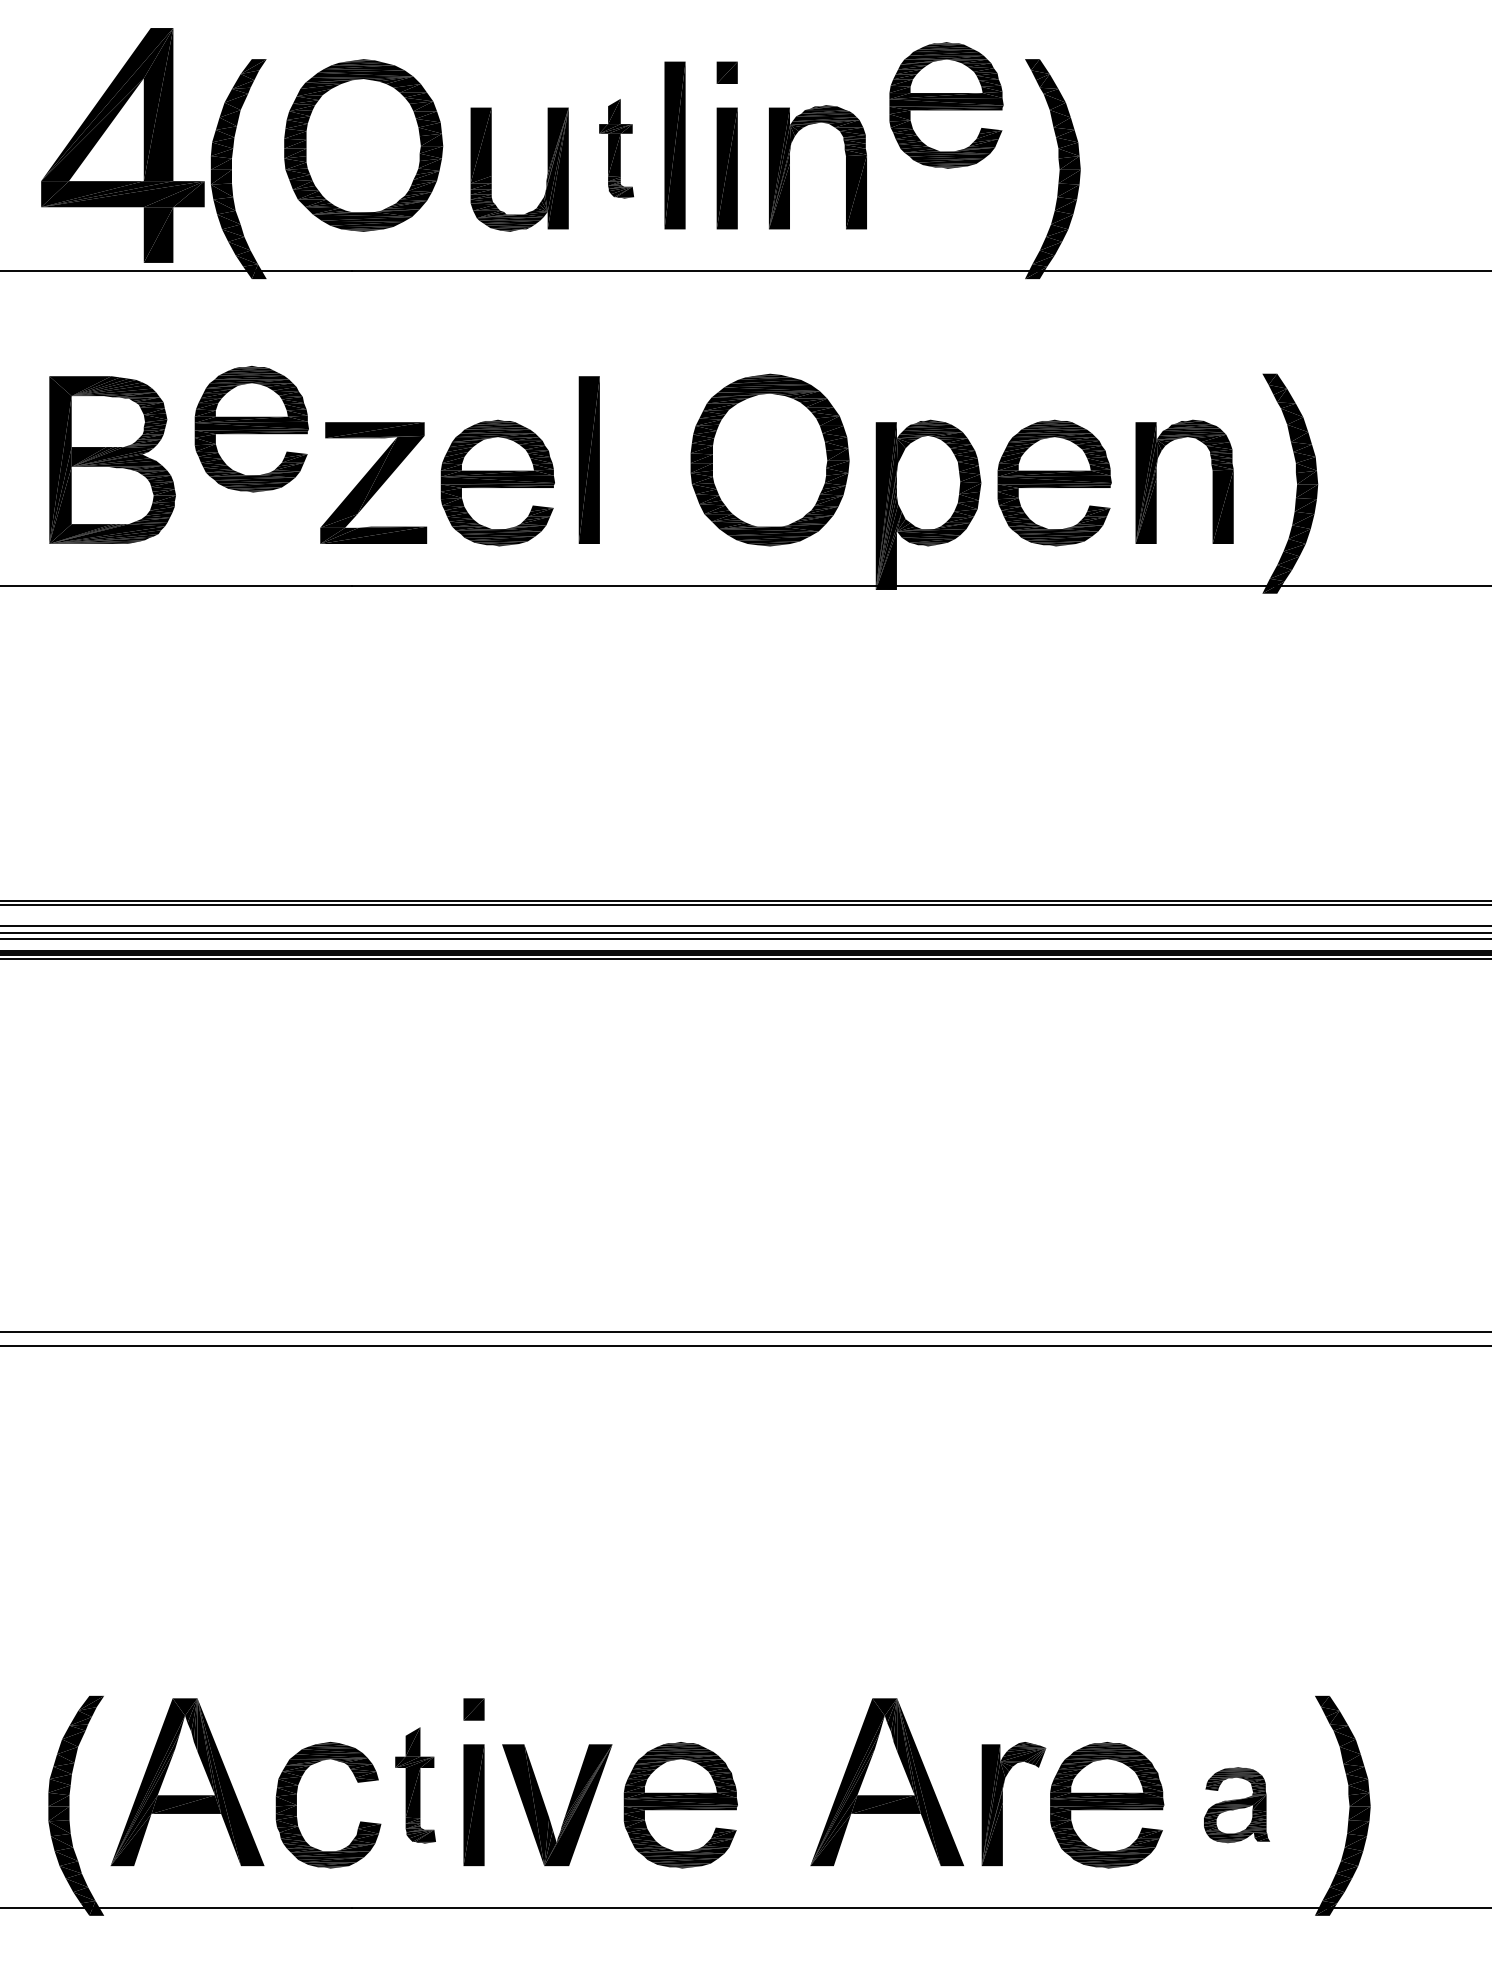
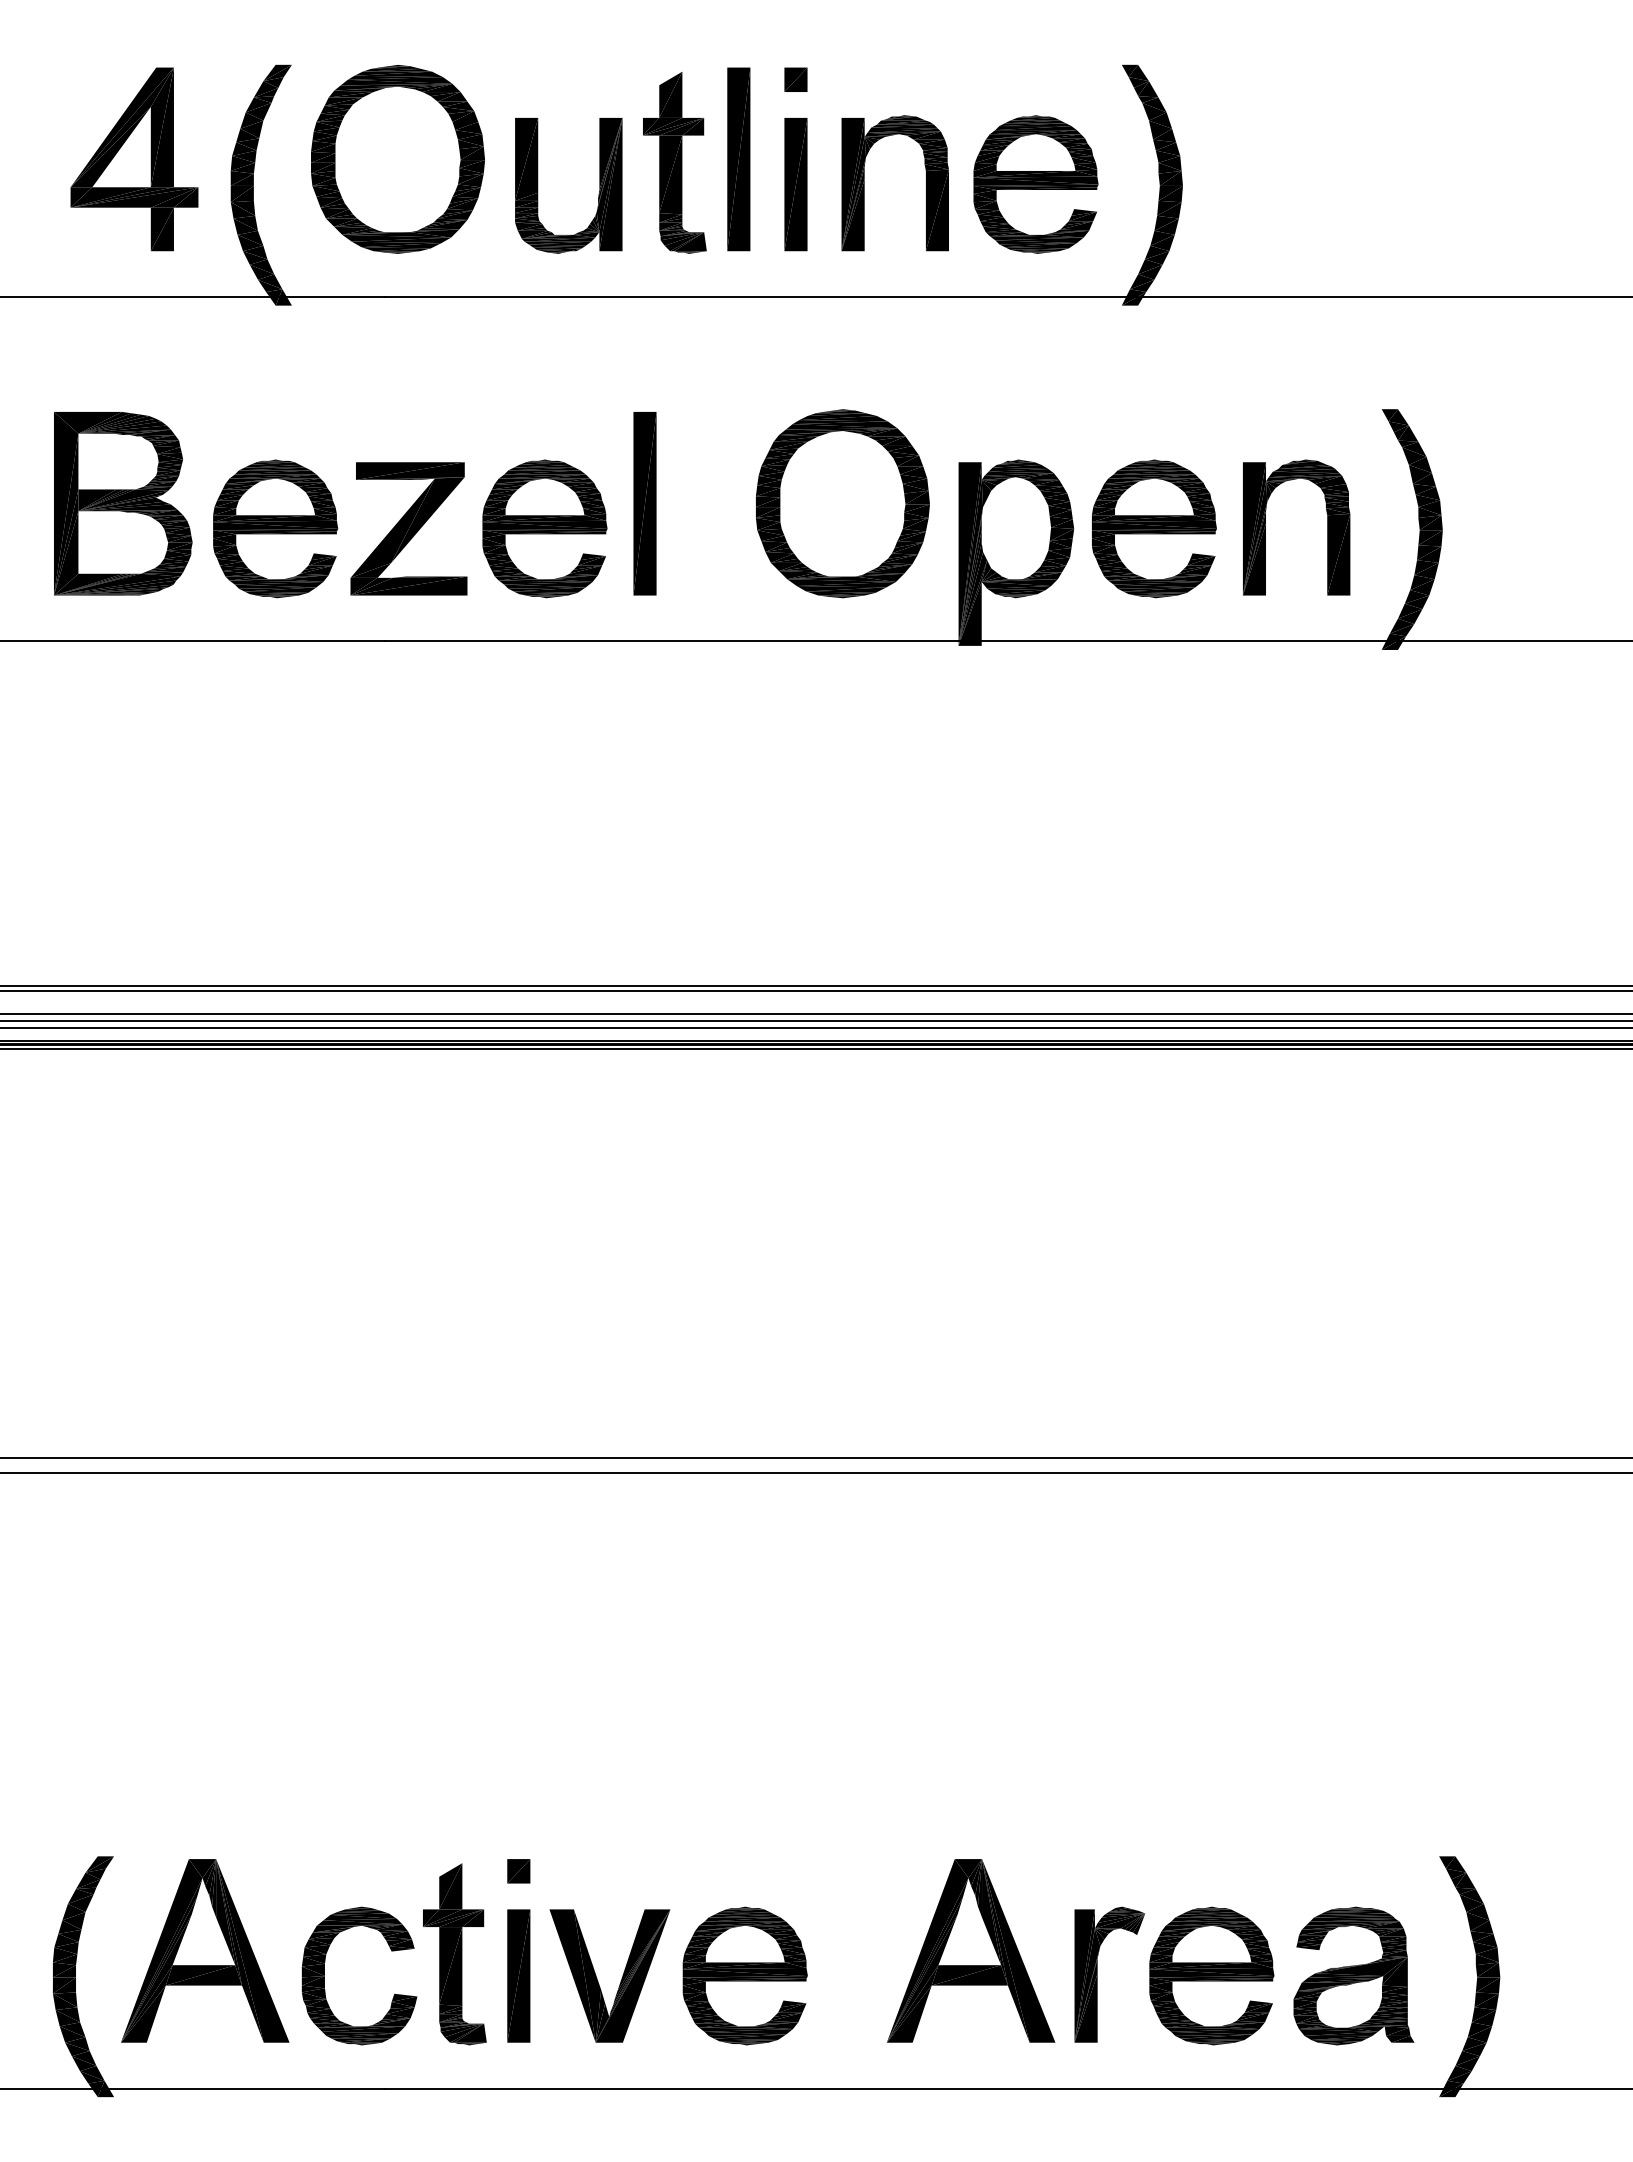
part: (946, 105) -> (1035, 184), moved
part: (122, 145) -> (134, 159), size x0.71
part: (616, 148) -> (674, 162), size x1.67
part: (251, 428) -> (275, 528), moved
part: (415, 1785) -> (454, 1954), size x1.43
part: (1236, 1804) -> (1353, 1975), size x1.67

